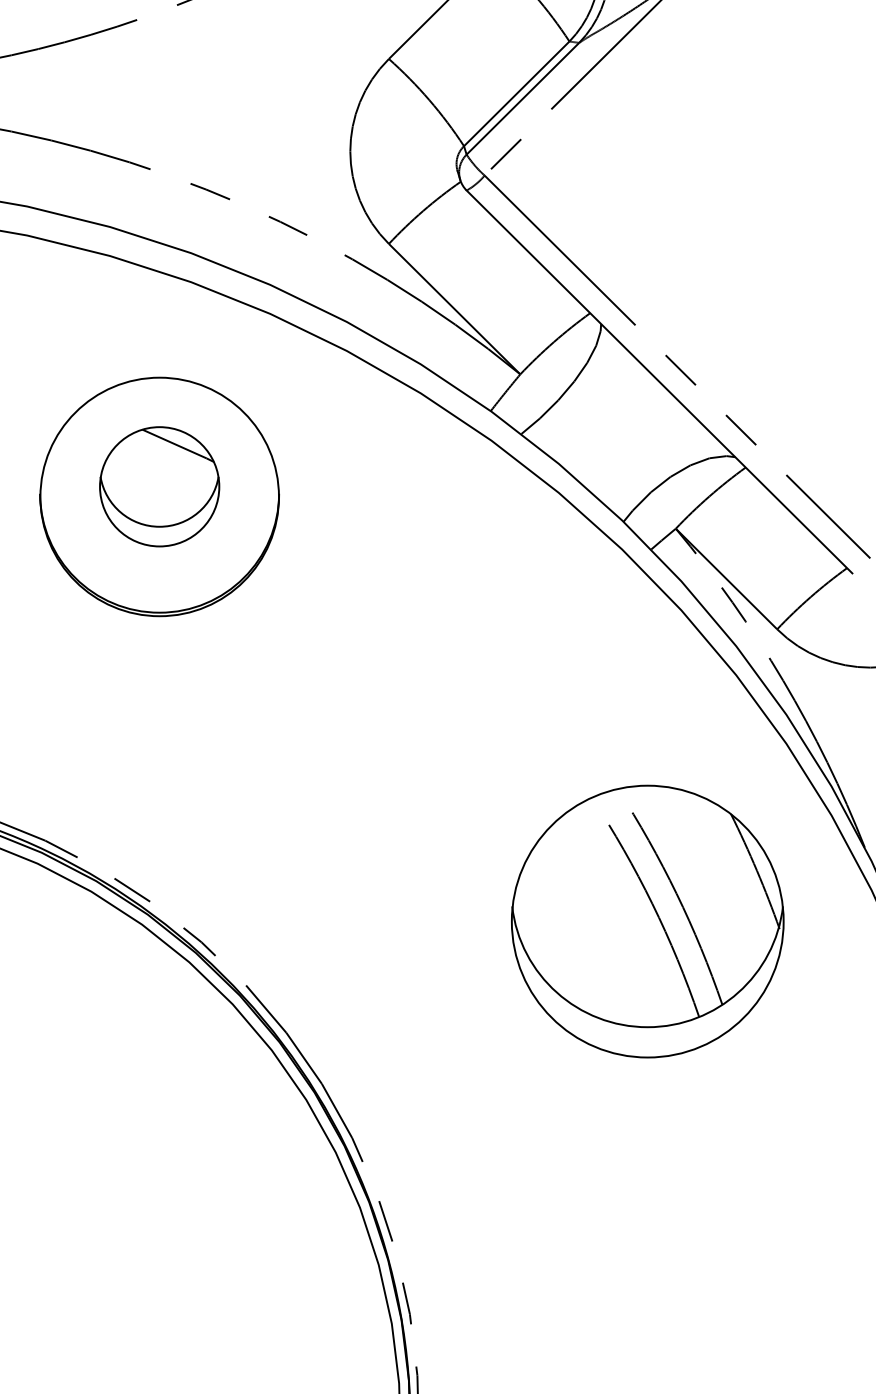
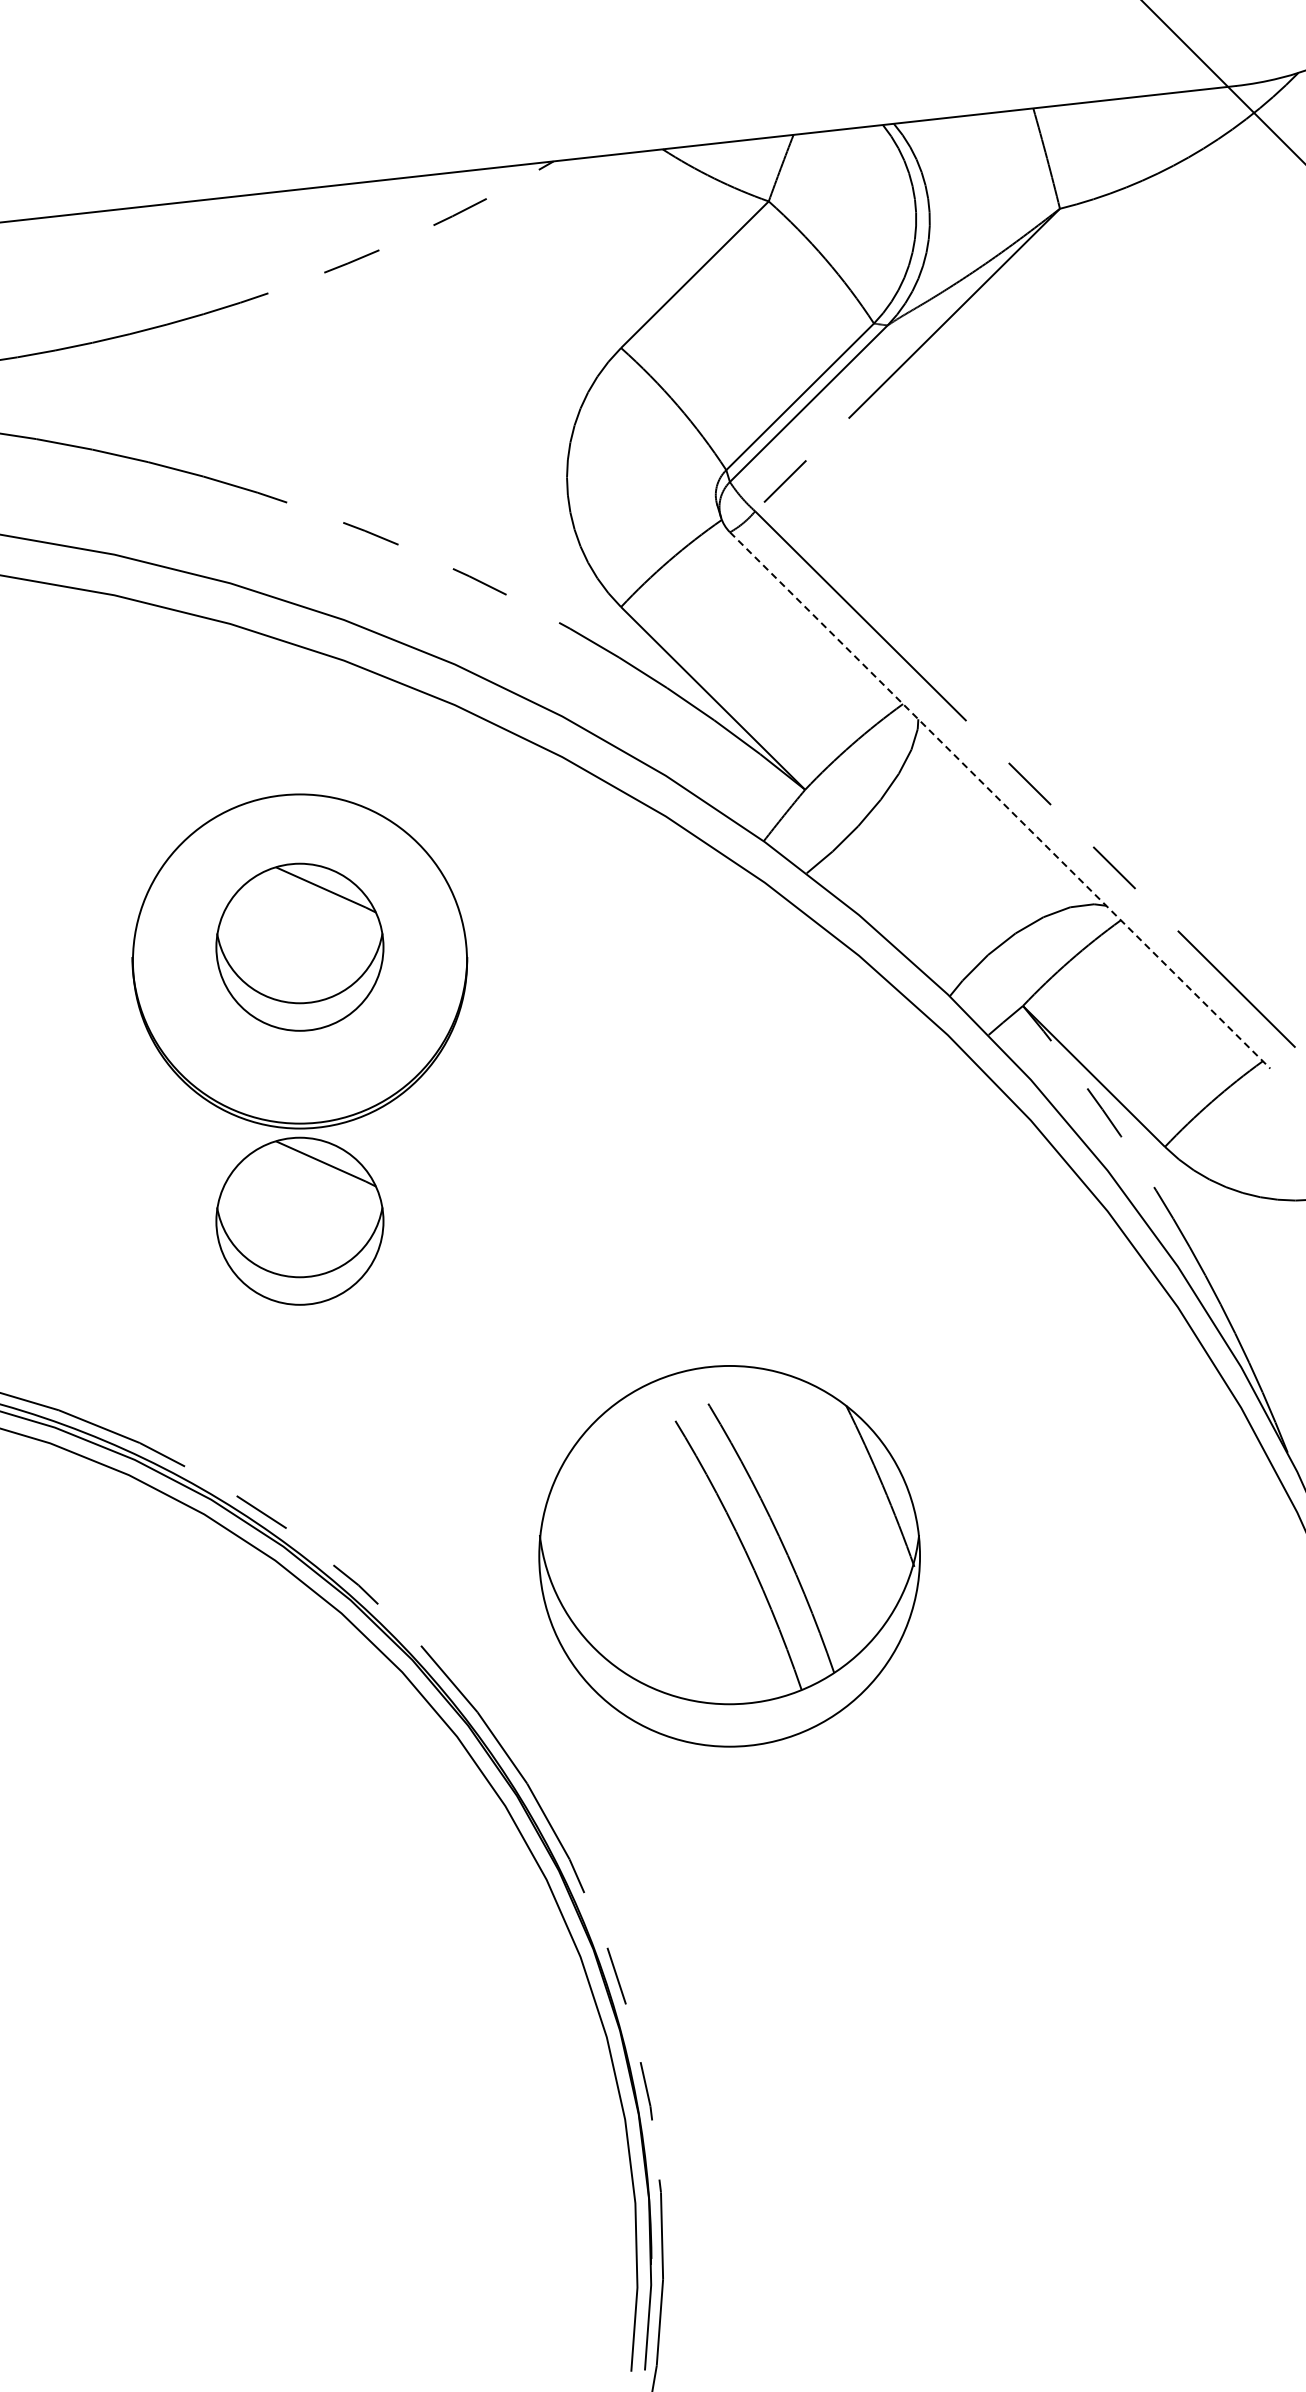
line: (659, 382) -> (1000, 800), solid -> dashed
part: (159, 681) -> (299, 1220), added
part: (647, 921) -> (729, 1556), moved

